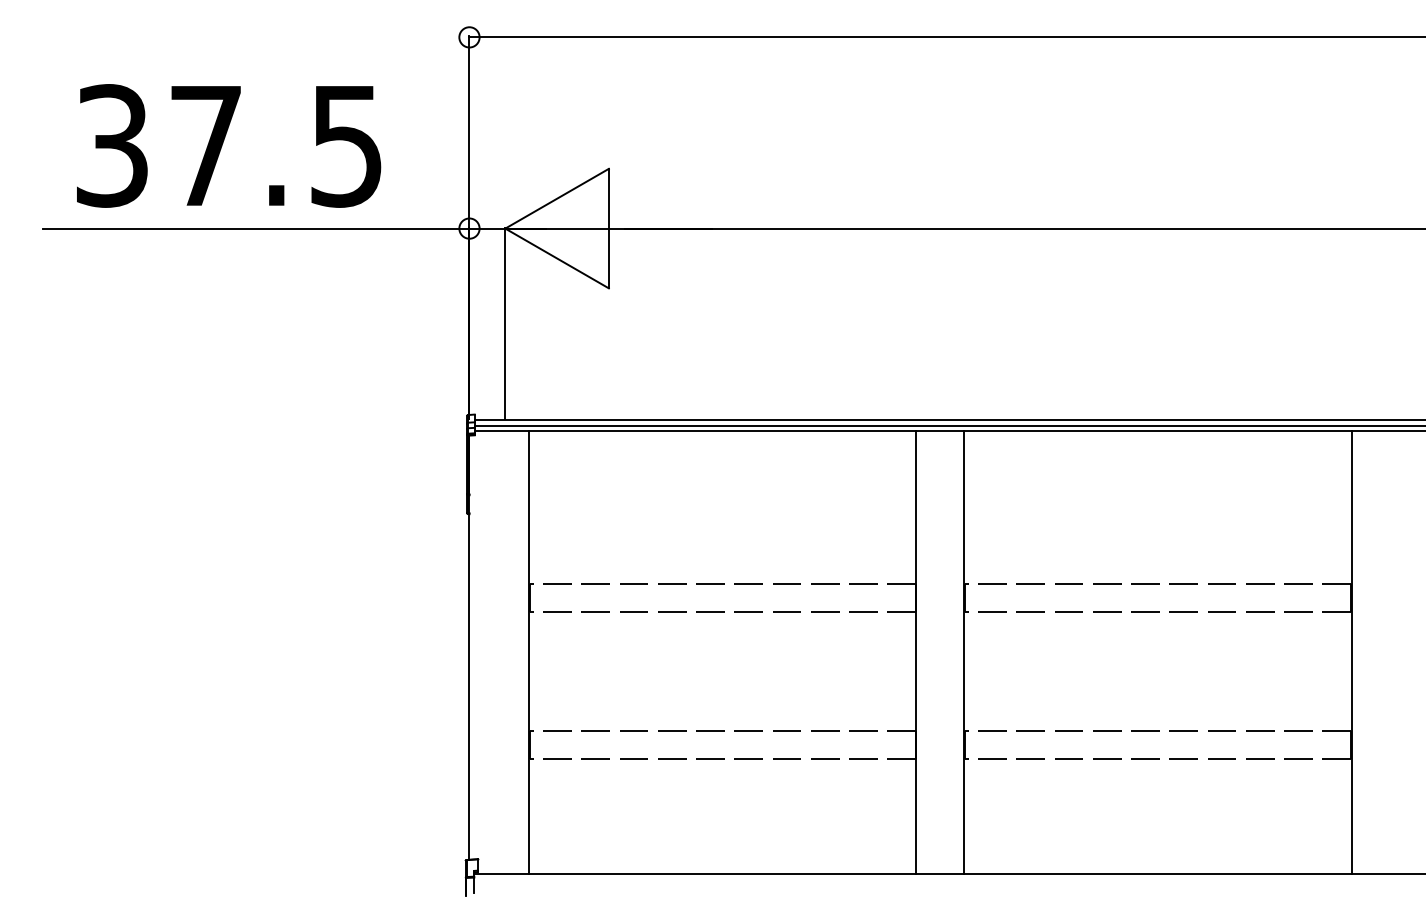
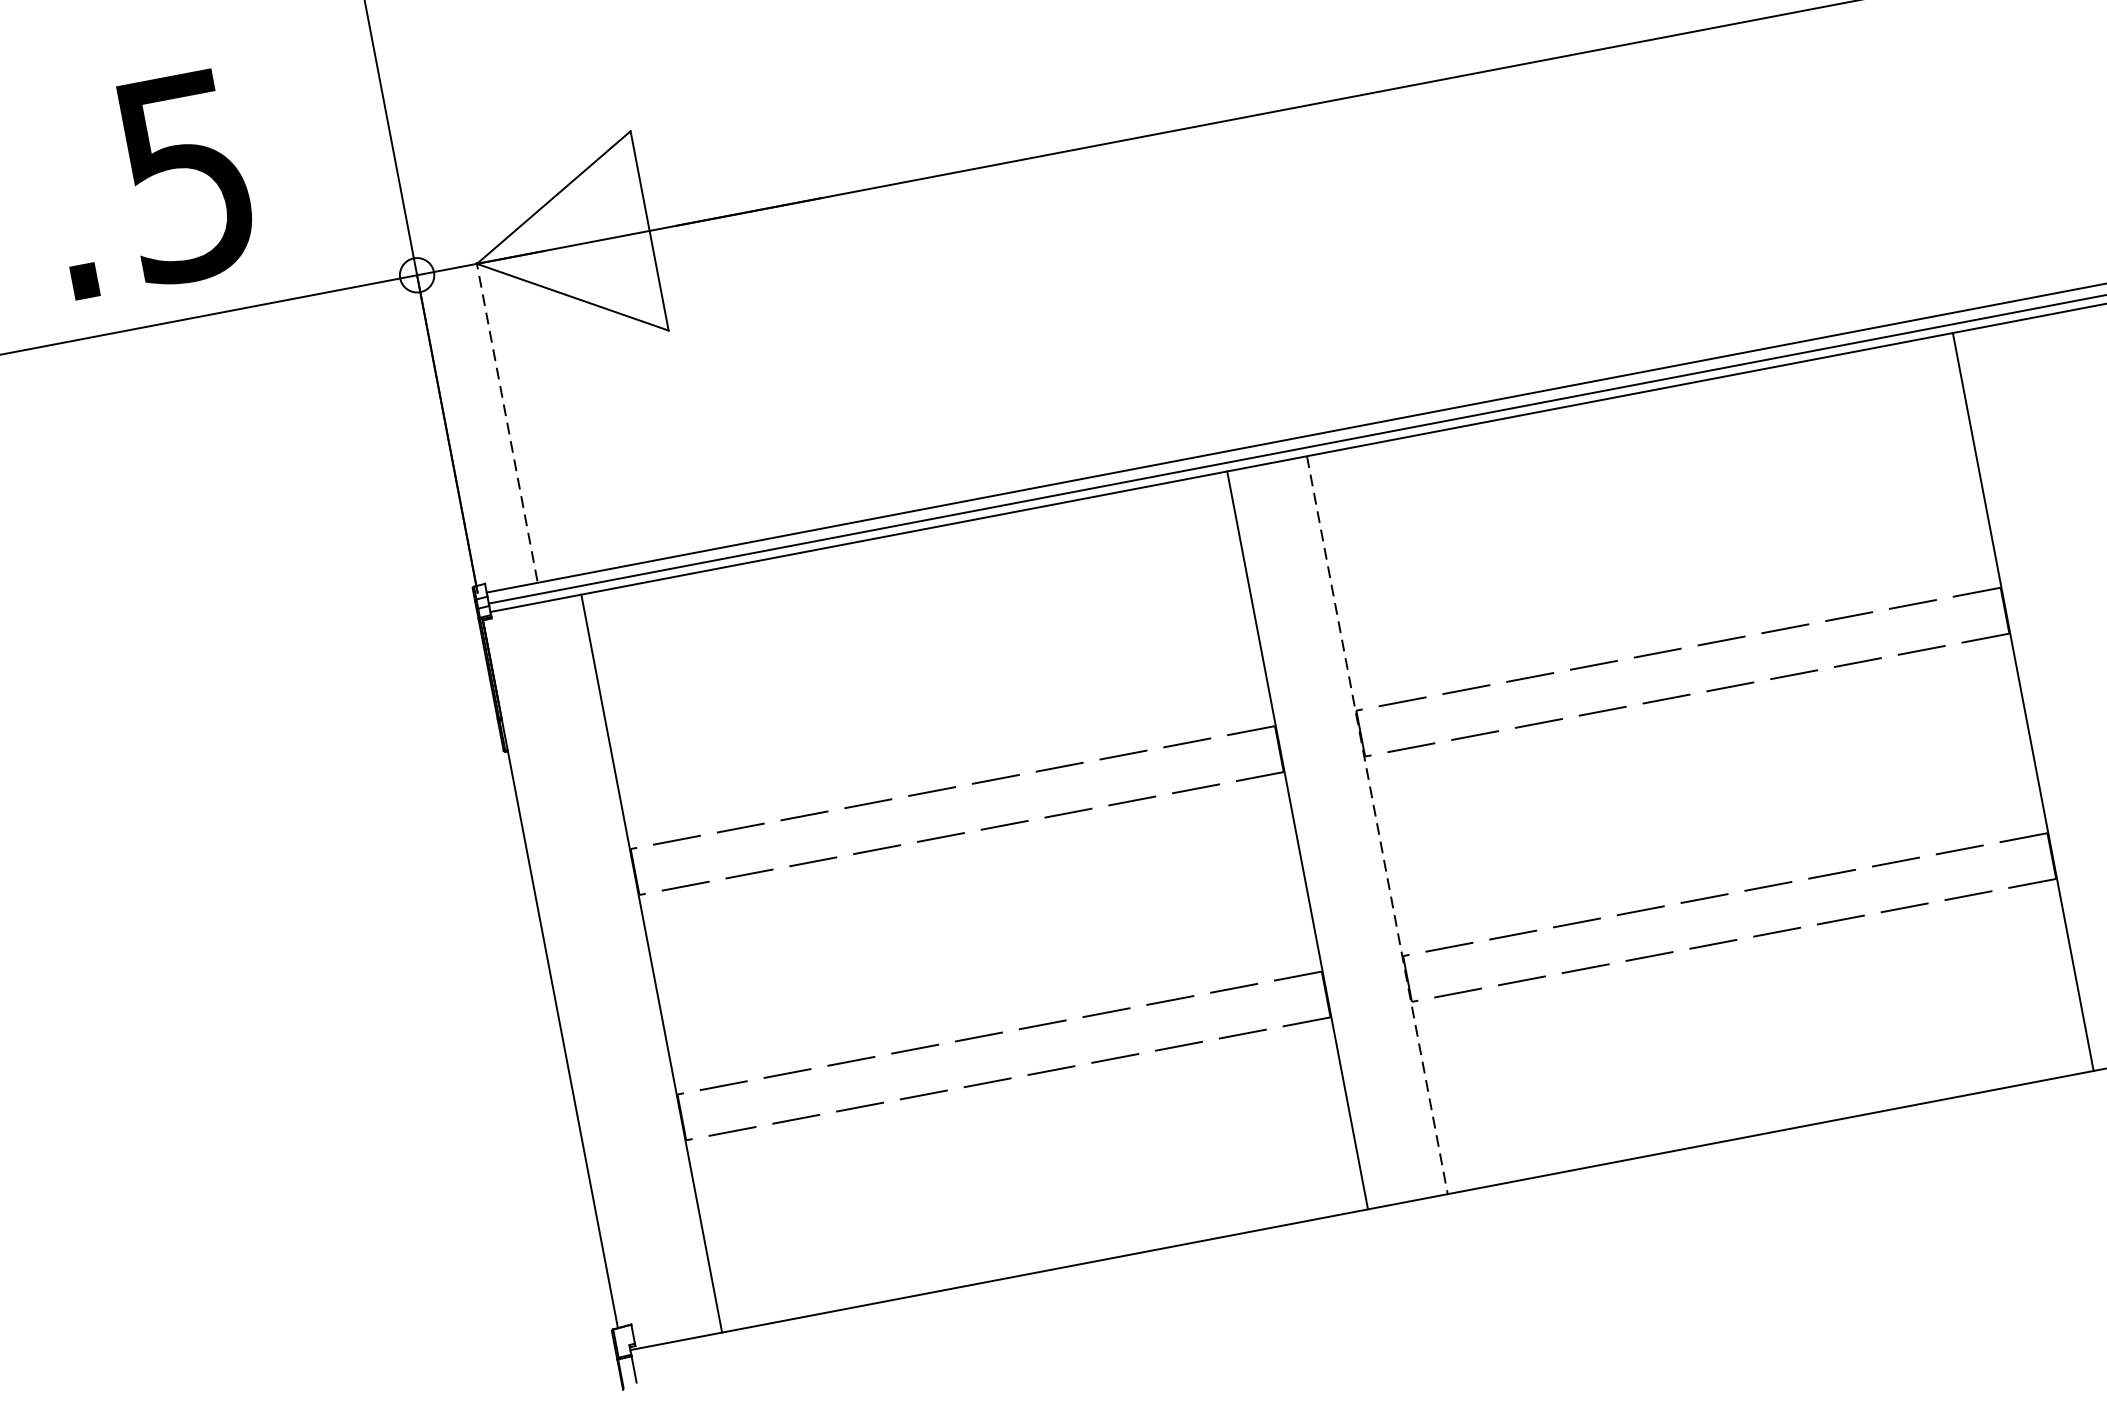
line: (505, 323) -> (507, 422), solid -> dashed
line: (964, 653) -> (1377, 826), solid -> dashed

